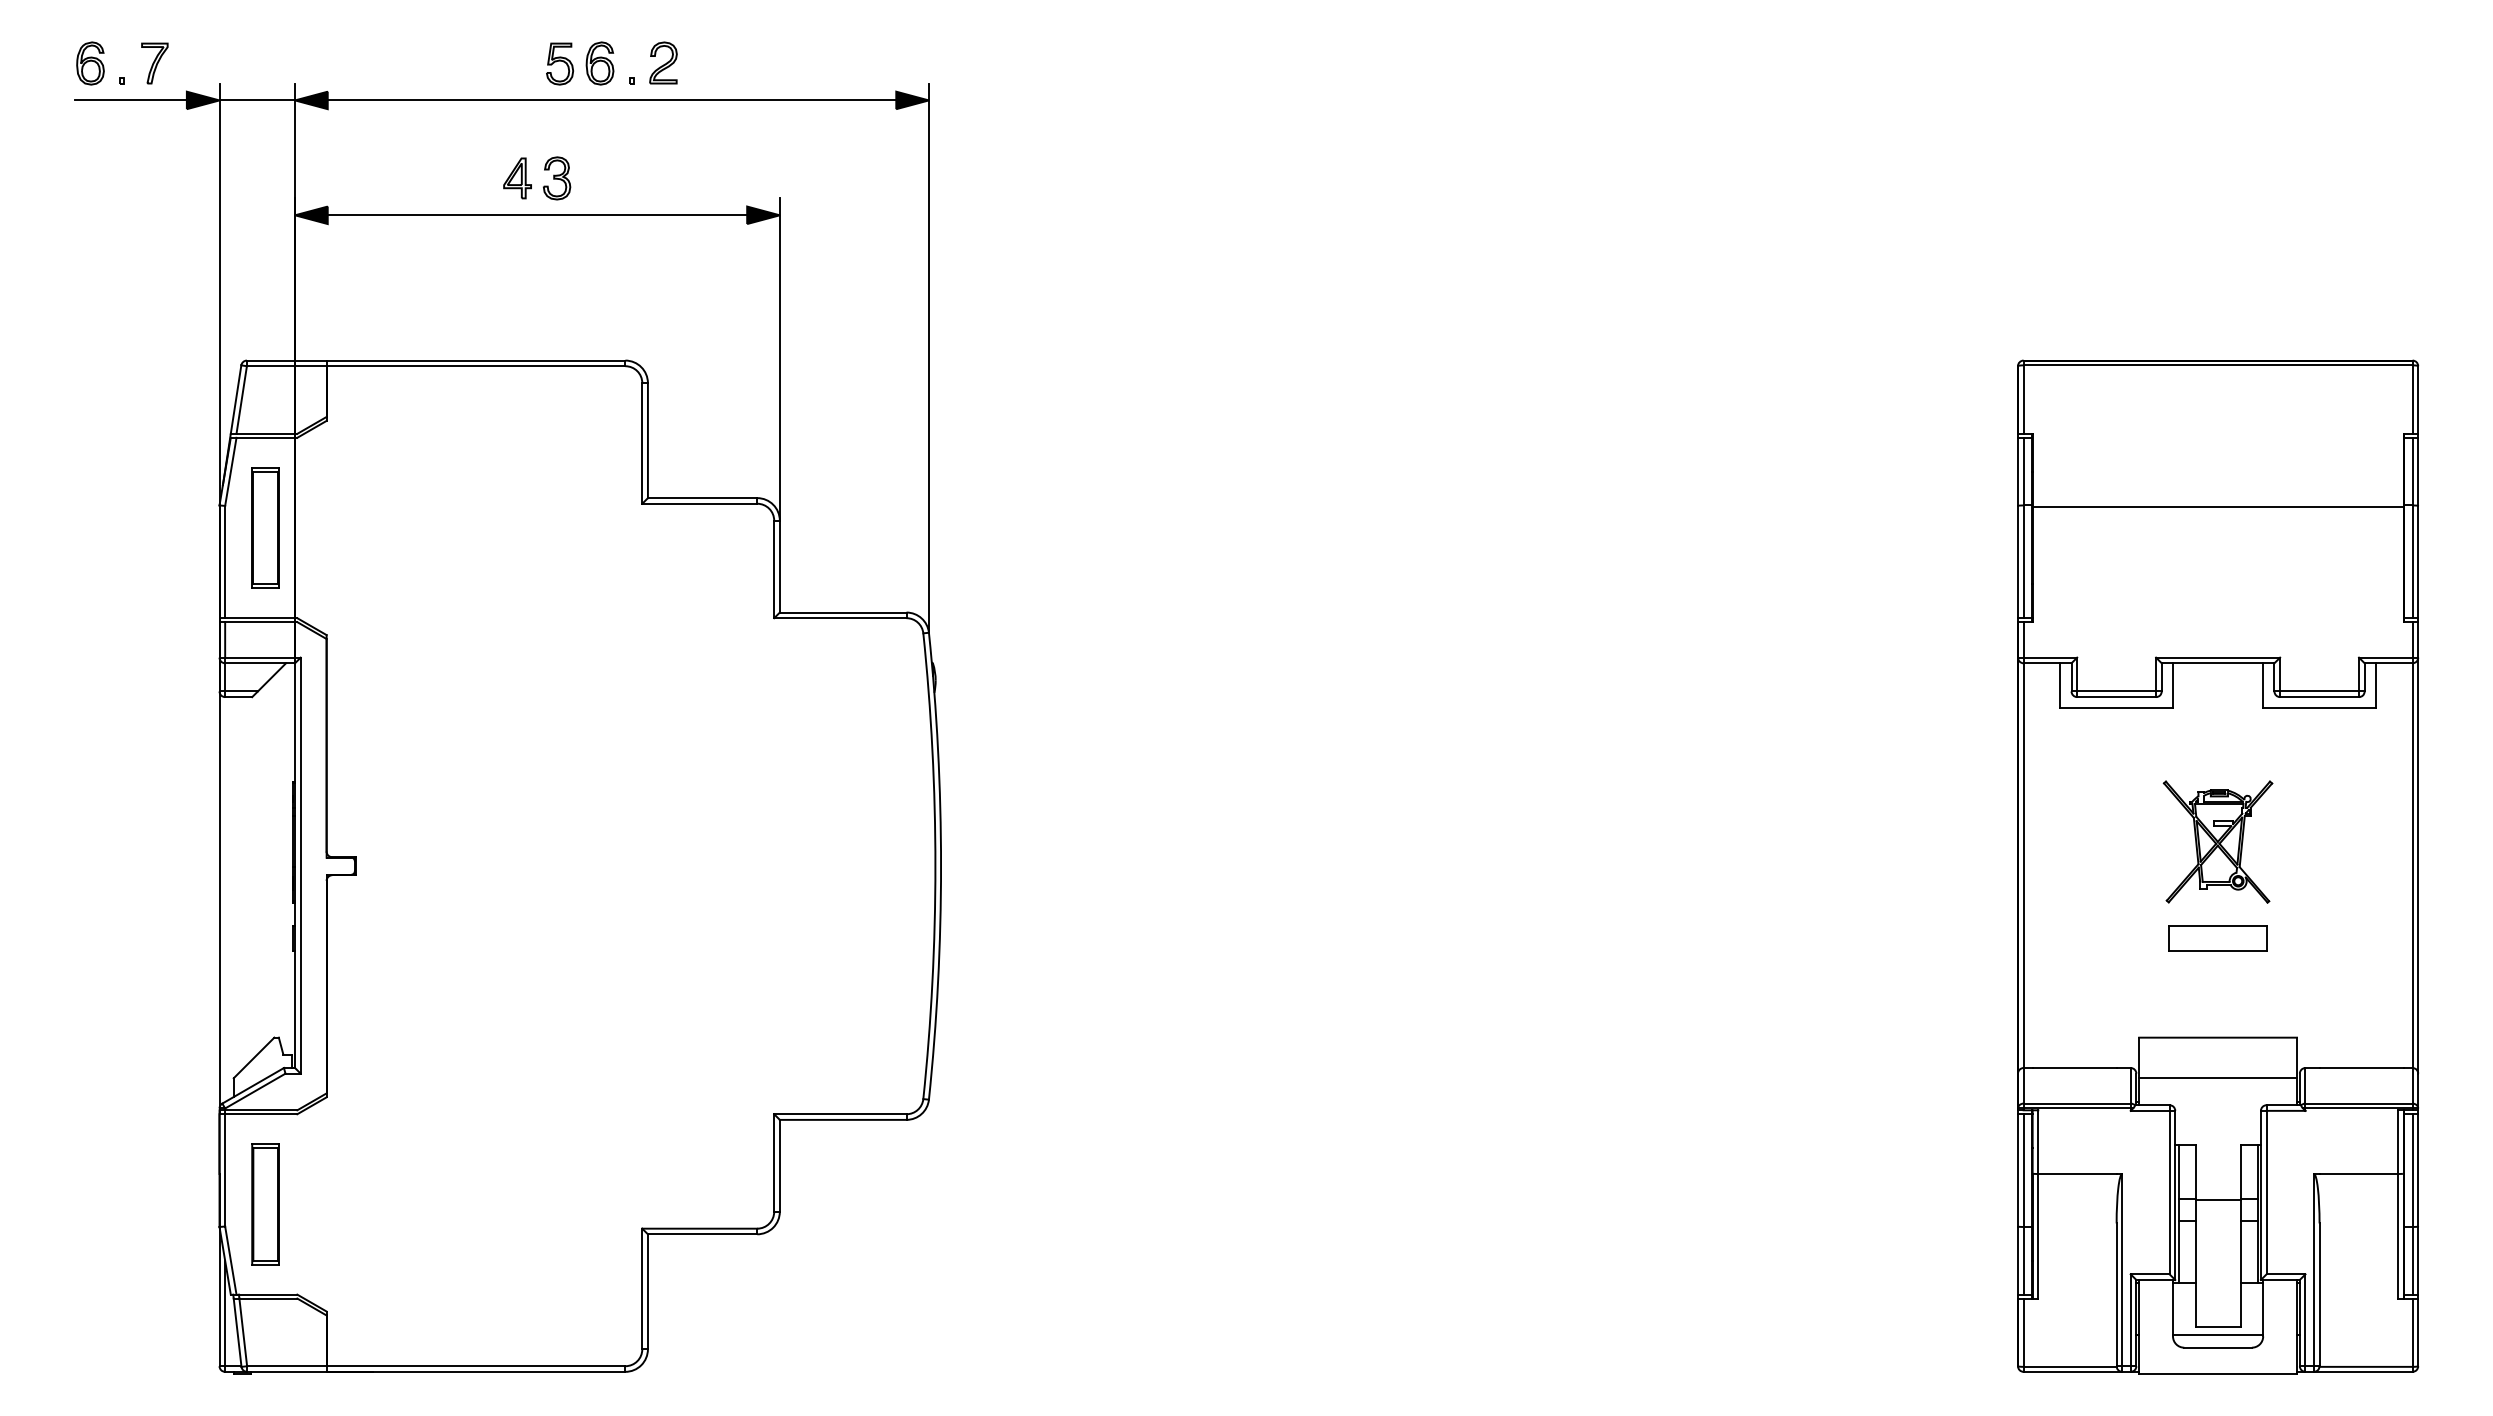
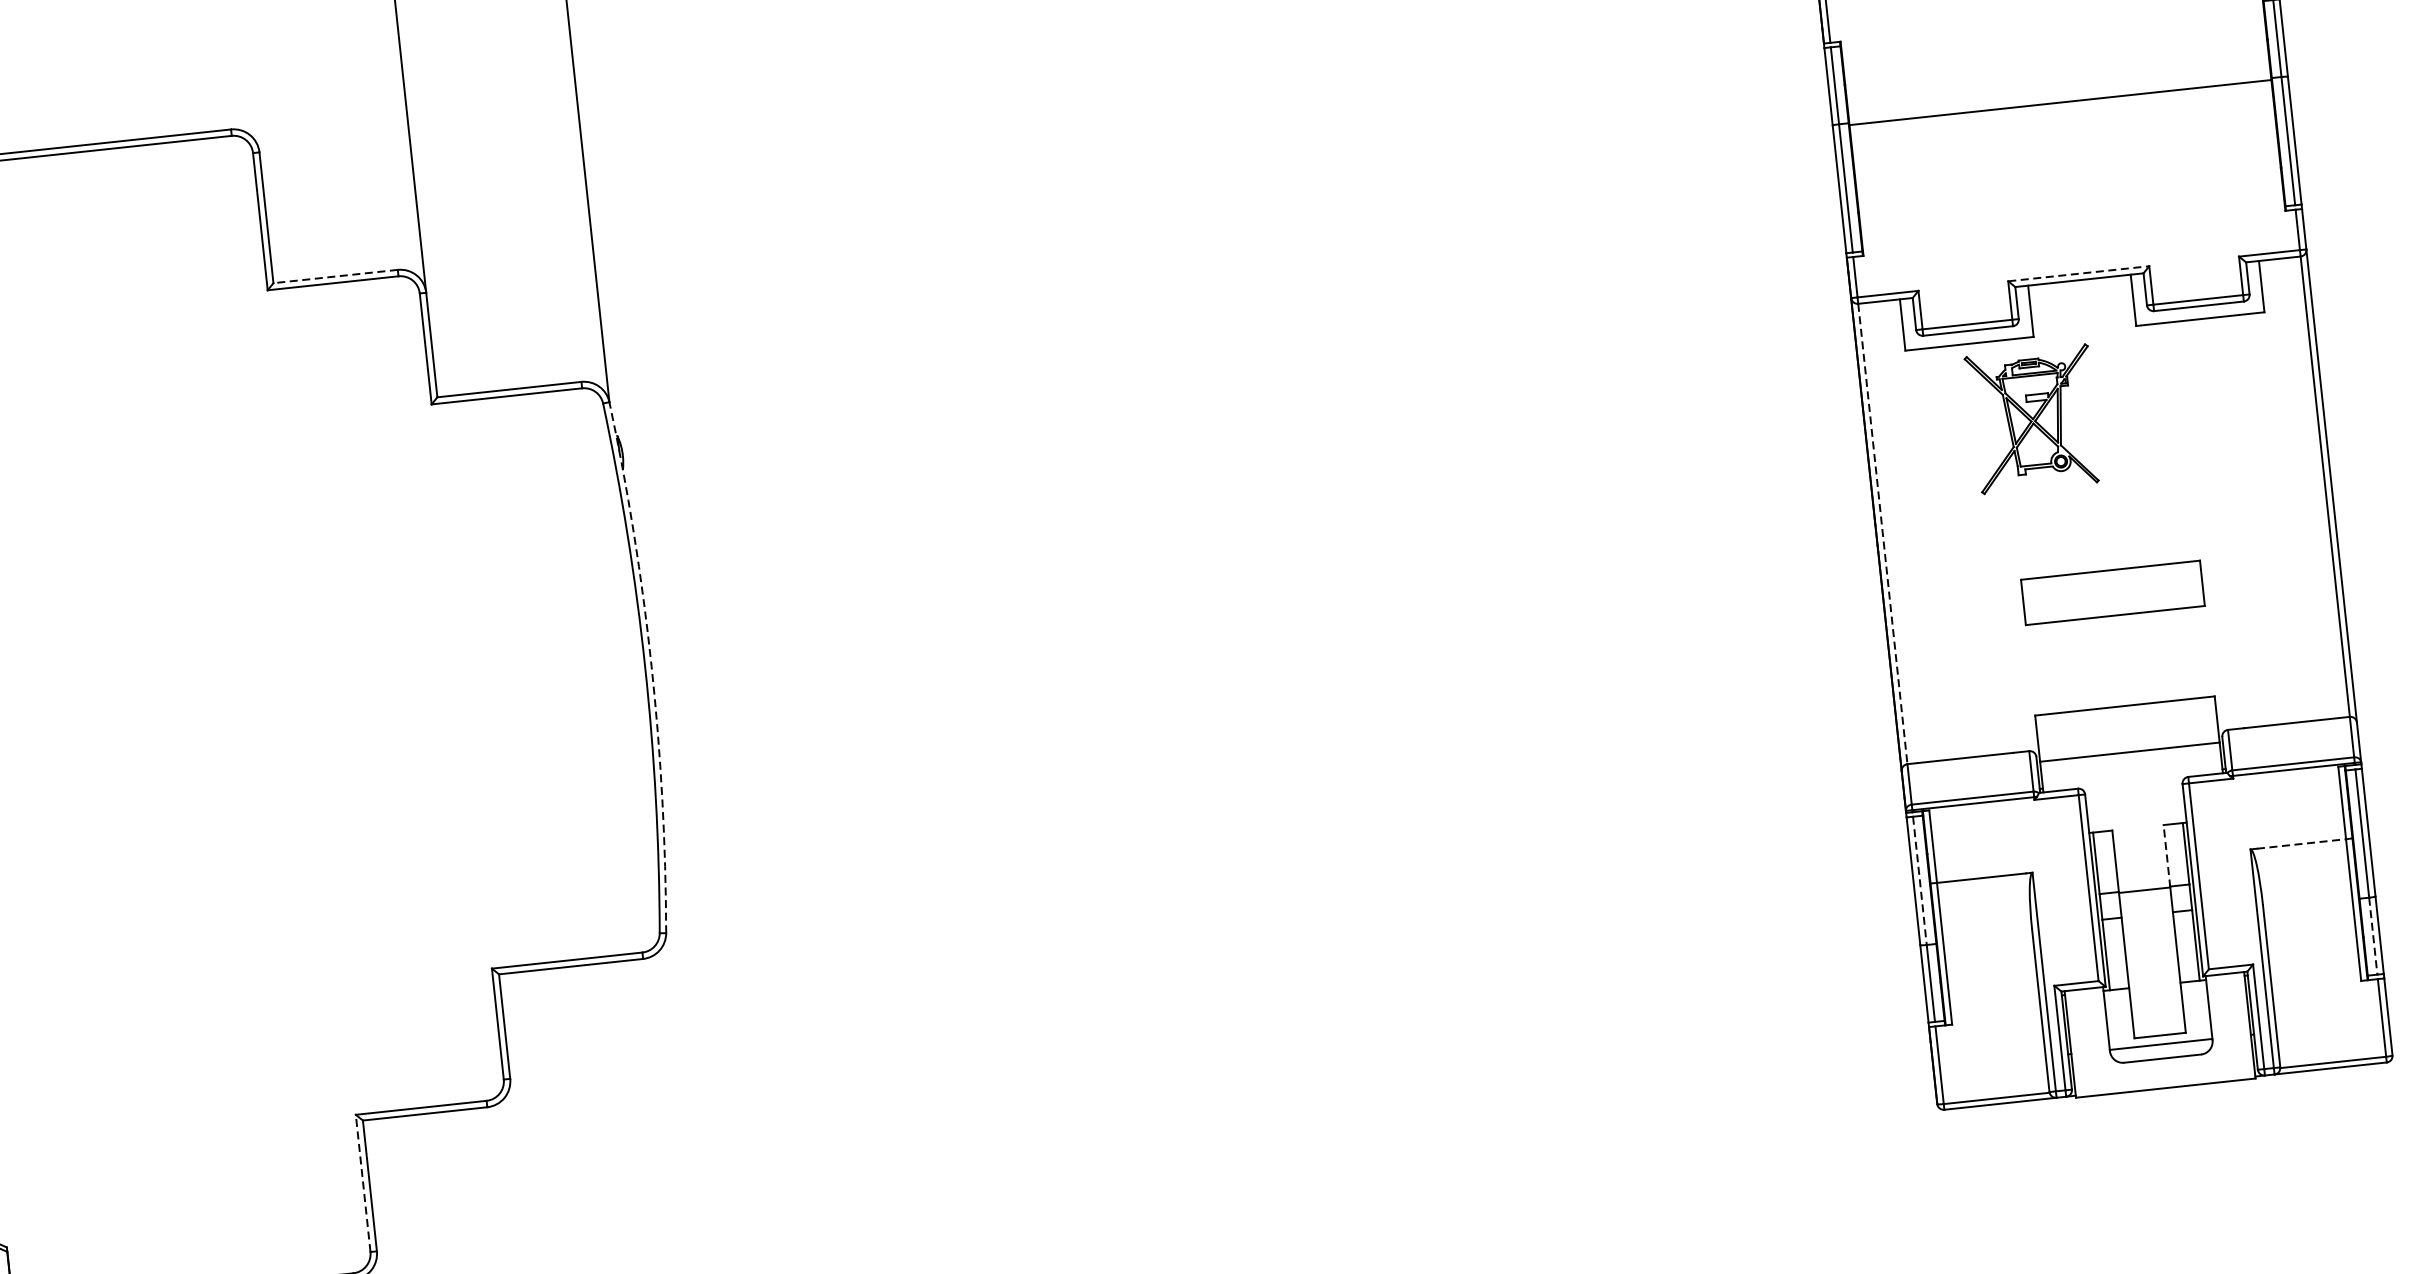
line: (702, 498) -> (335, 276), solid -> dashed
line: (2218, 657) -> (2079, 273), solid -> dashed
part: (2217, 841) -> (2032, 418), moved
arc: (941, 866) -> (652, 666), solid -> dashed
line: (2023, 866) -> (1882, 534), solid -> dashed
part: (2217, 938) -> (2112, 593), size x1.6
line: (2023, 1171) -> (1919, 881), solid -> dashed
line: (2240, 1171) -> (2166, 855), solid -> dashed
line: (2359, 1174) -> (2302, 844), solid -> dashed
line: (2412, 1260) -> (2373, 935), solid -> dashed
line: (642, 1288) -> (363, 1182), solid -> dashed

